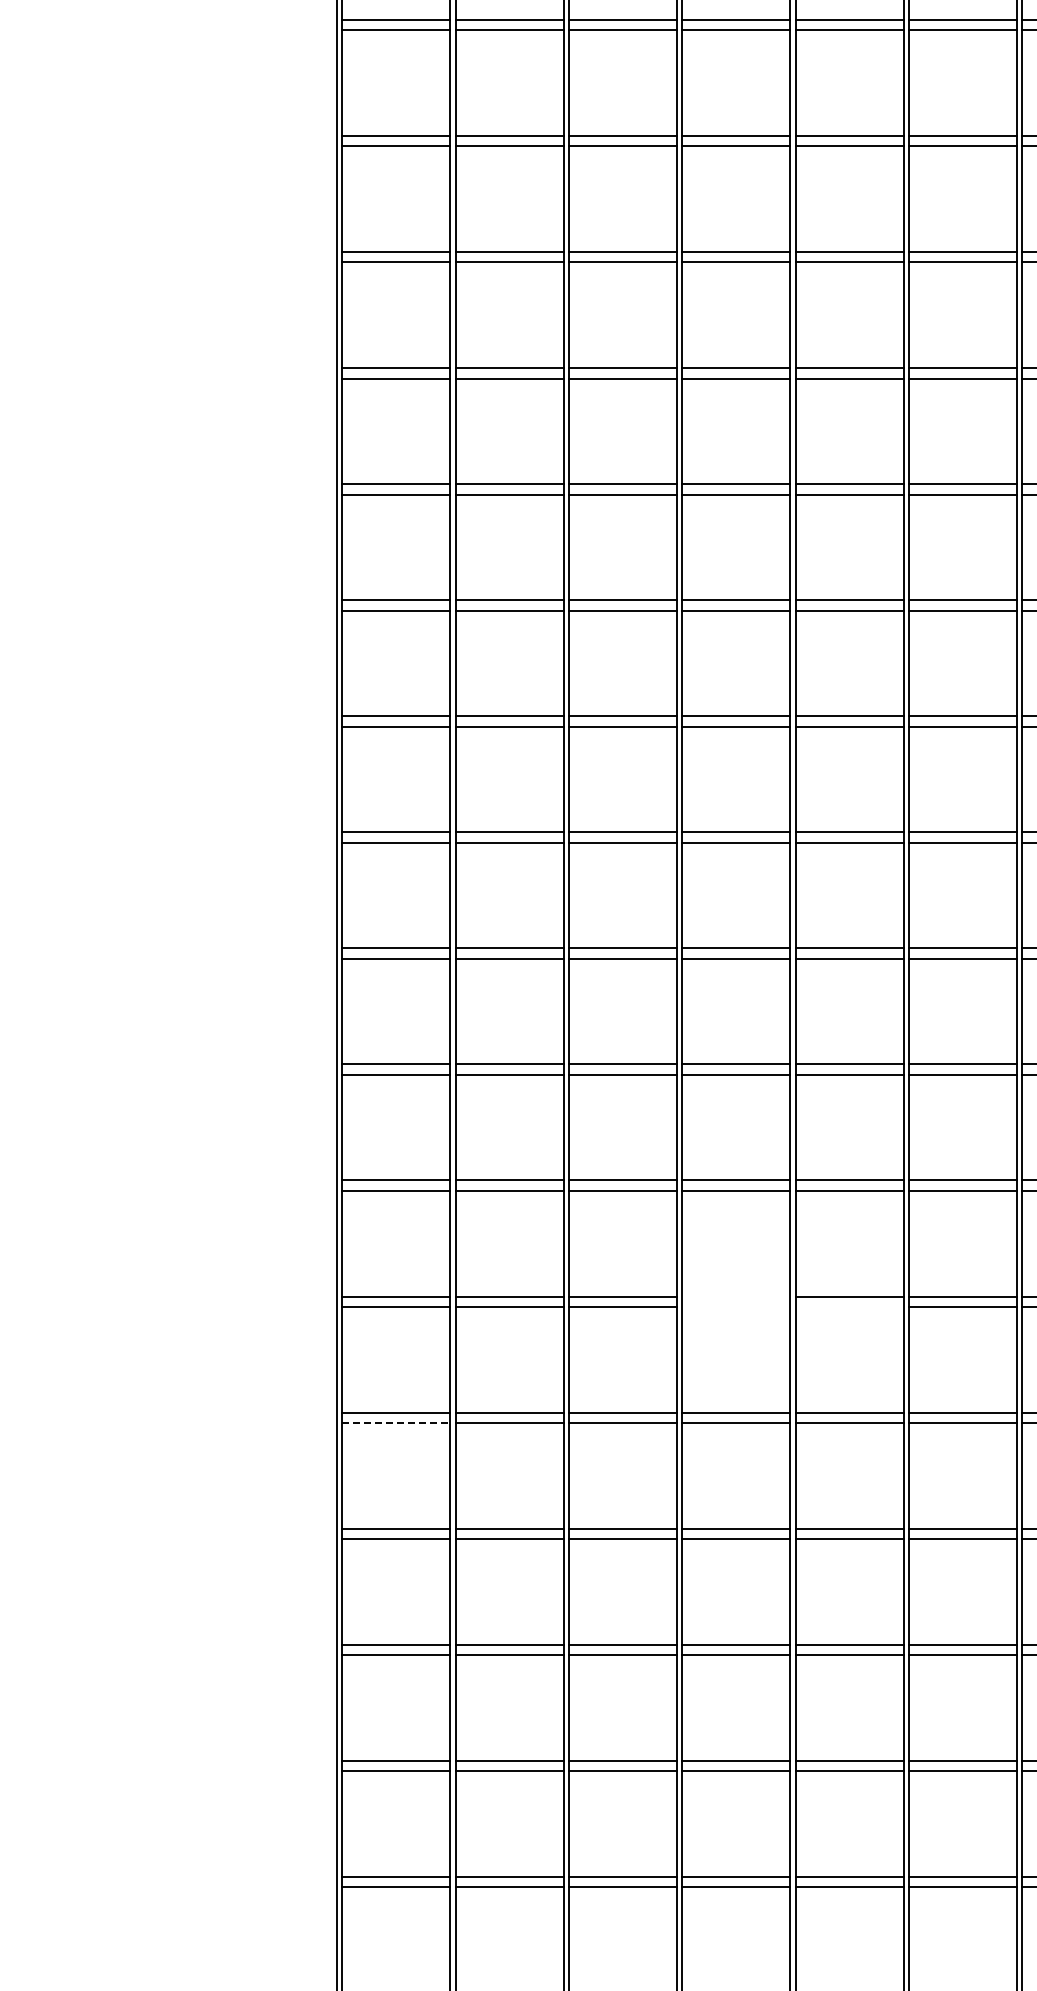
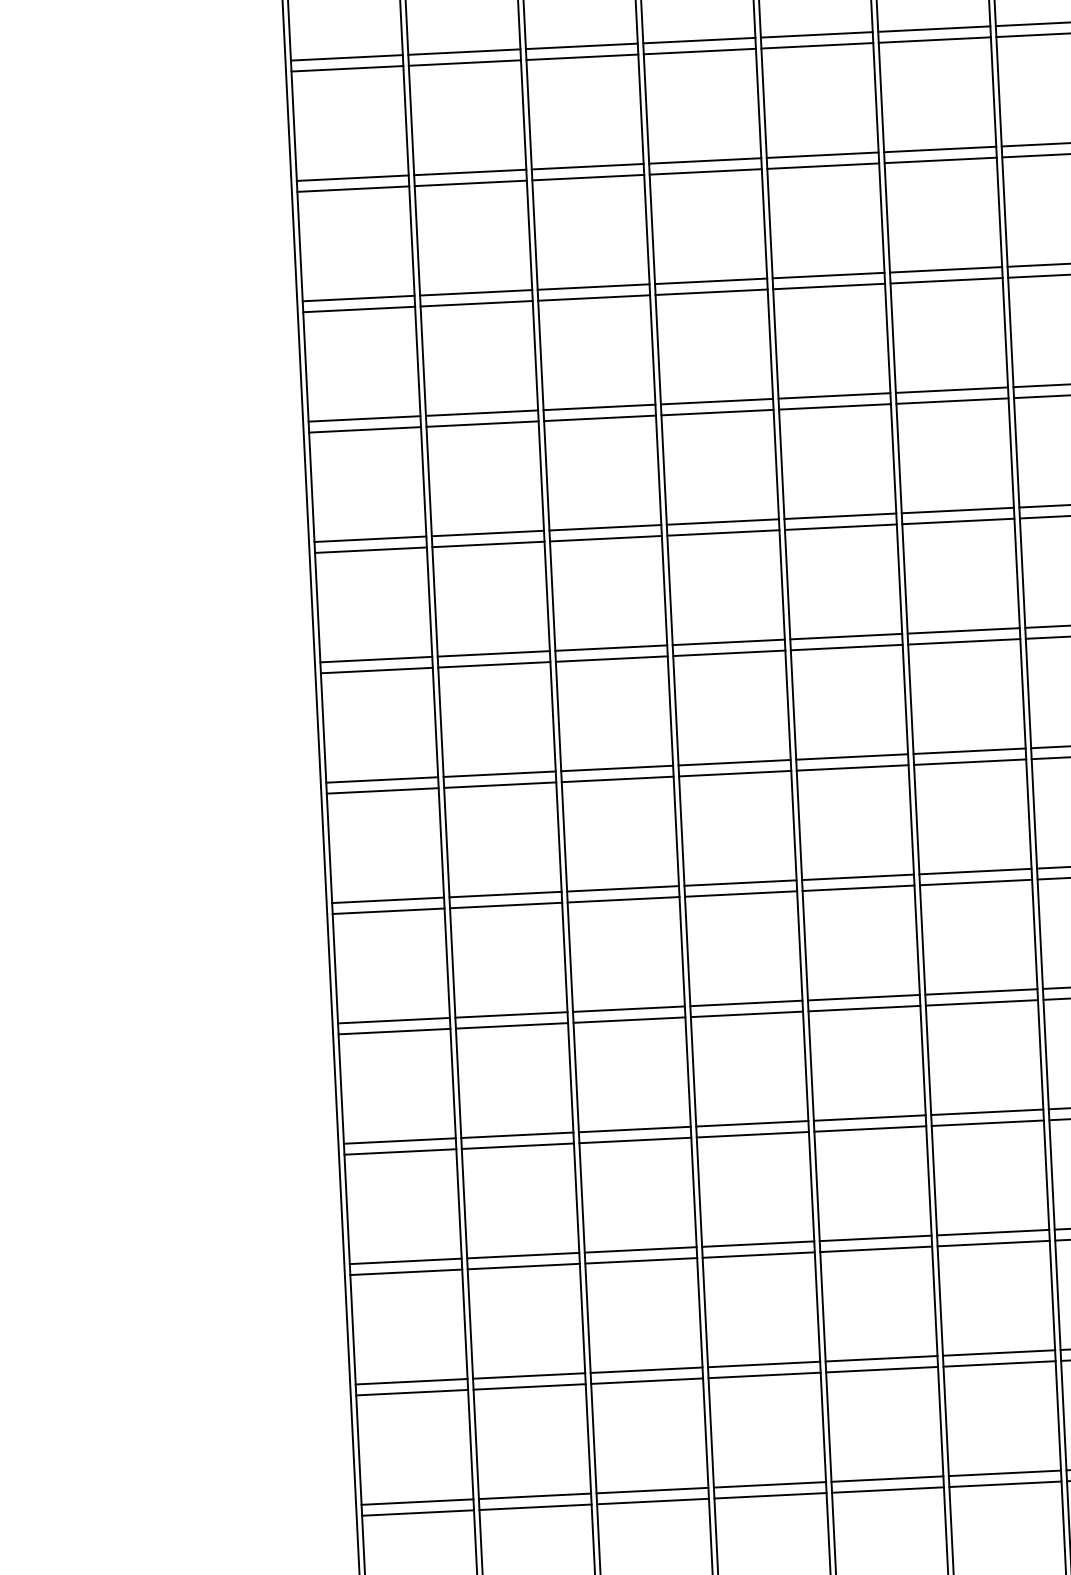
line: (736, 1296) -> (740, 883), added
line: (736, 1307) -> (741, 894), added
line: (849, 1307) -> (858, 888), added
line: (396, 1423) -> (394, 1031), dashed -> solid

